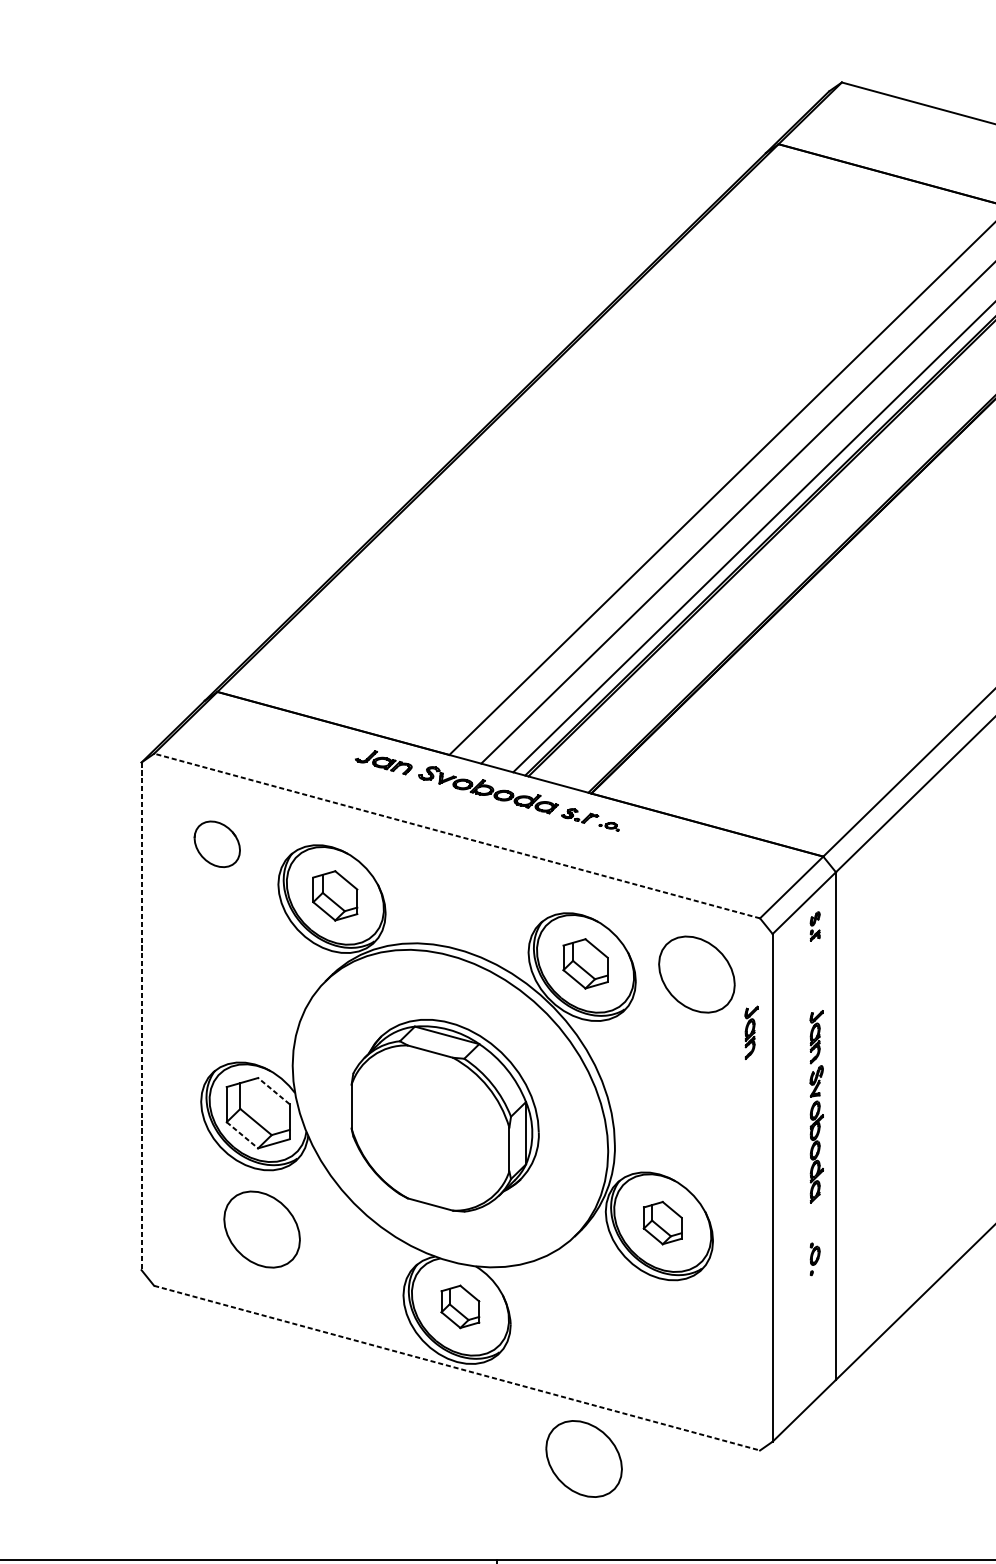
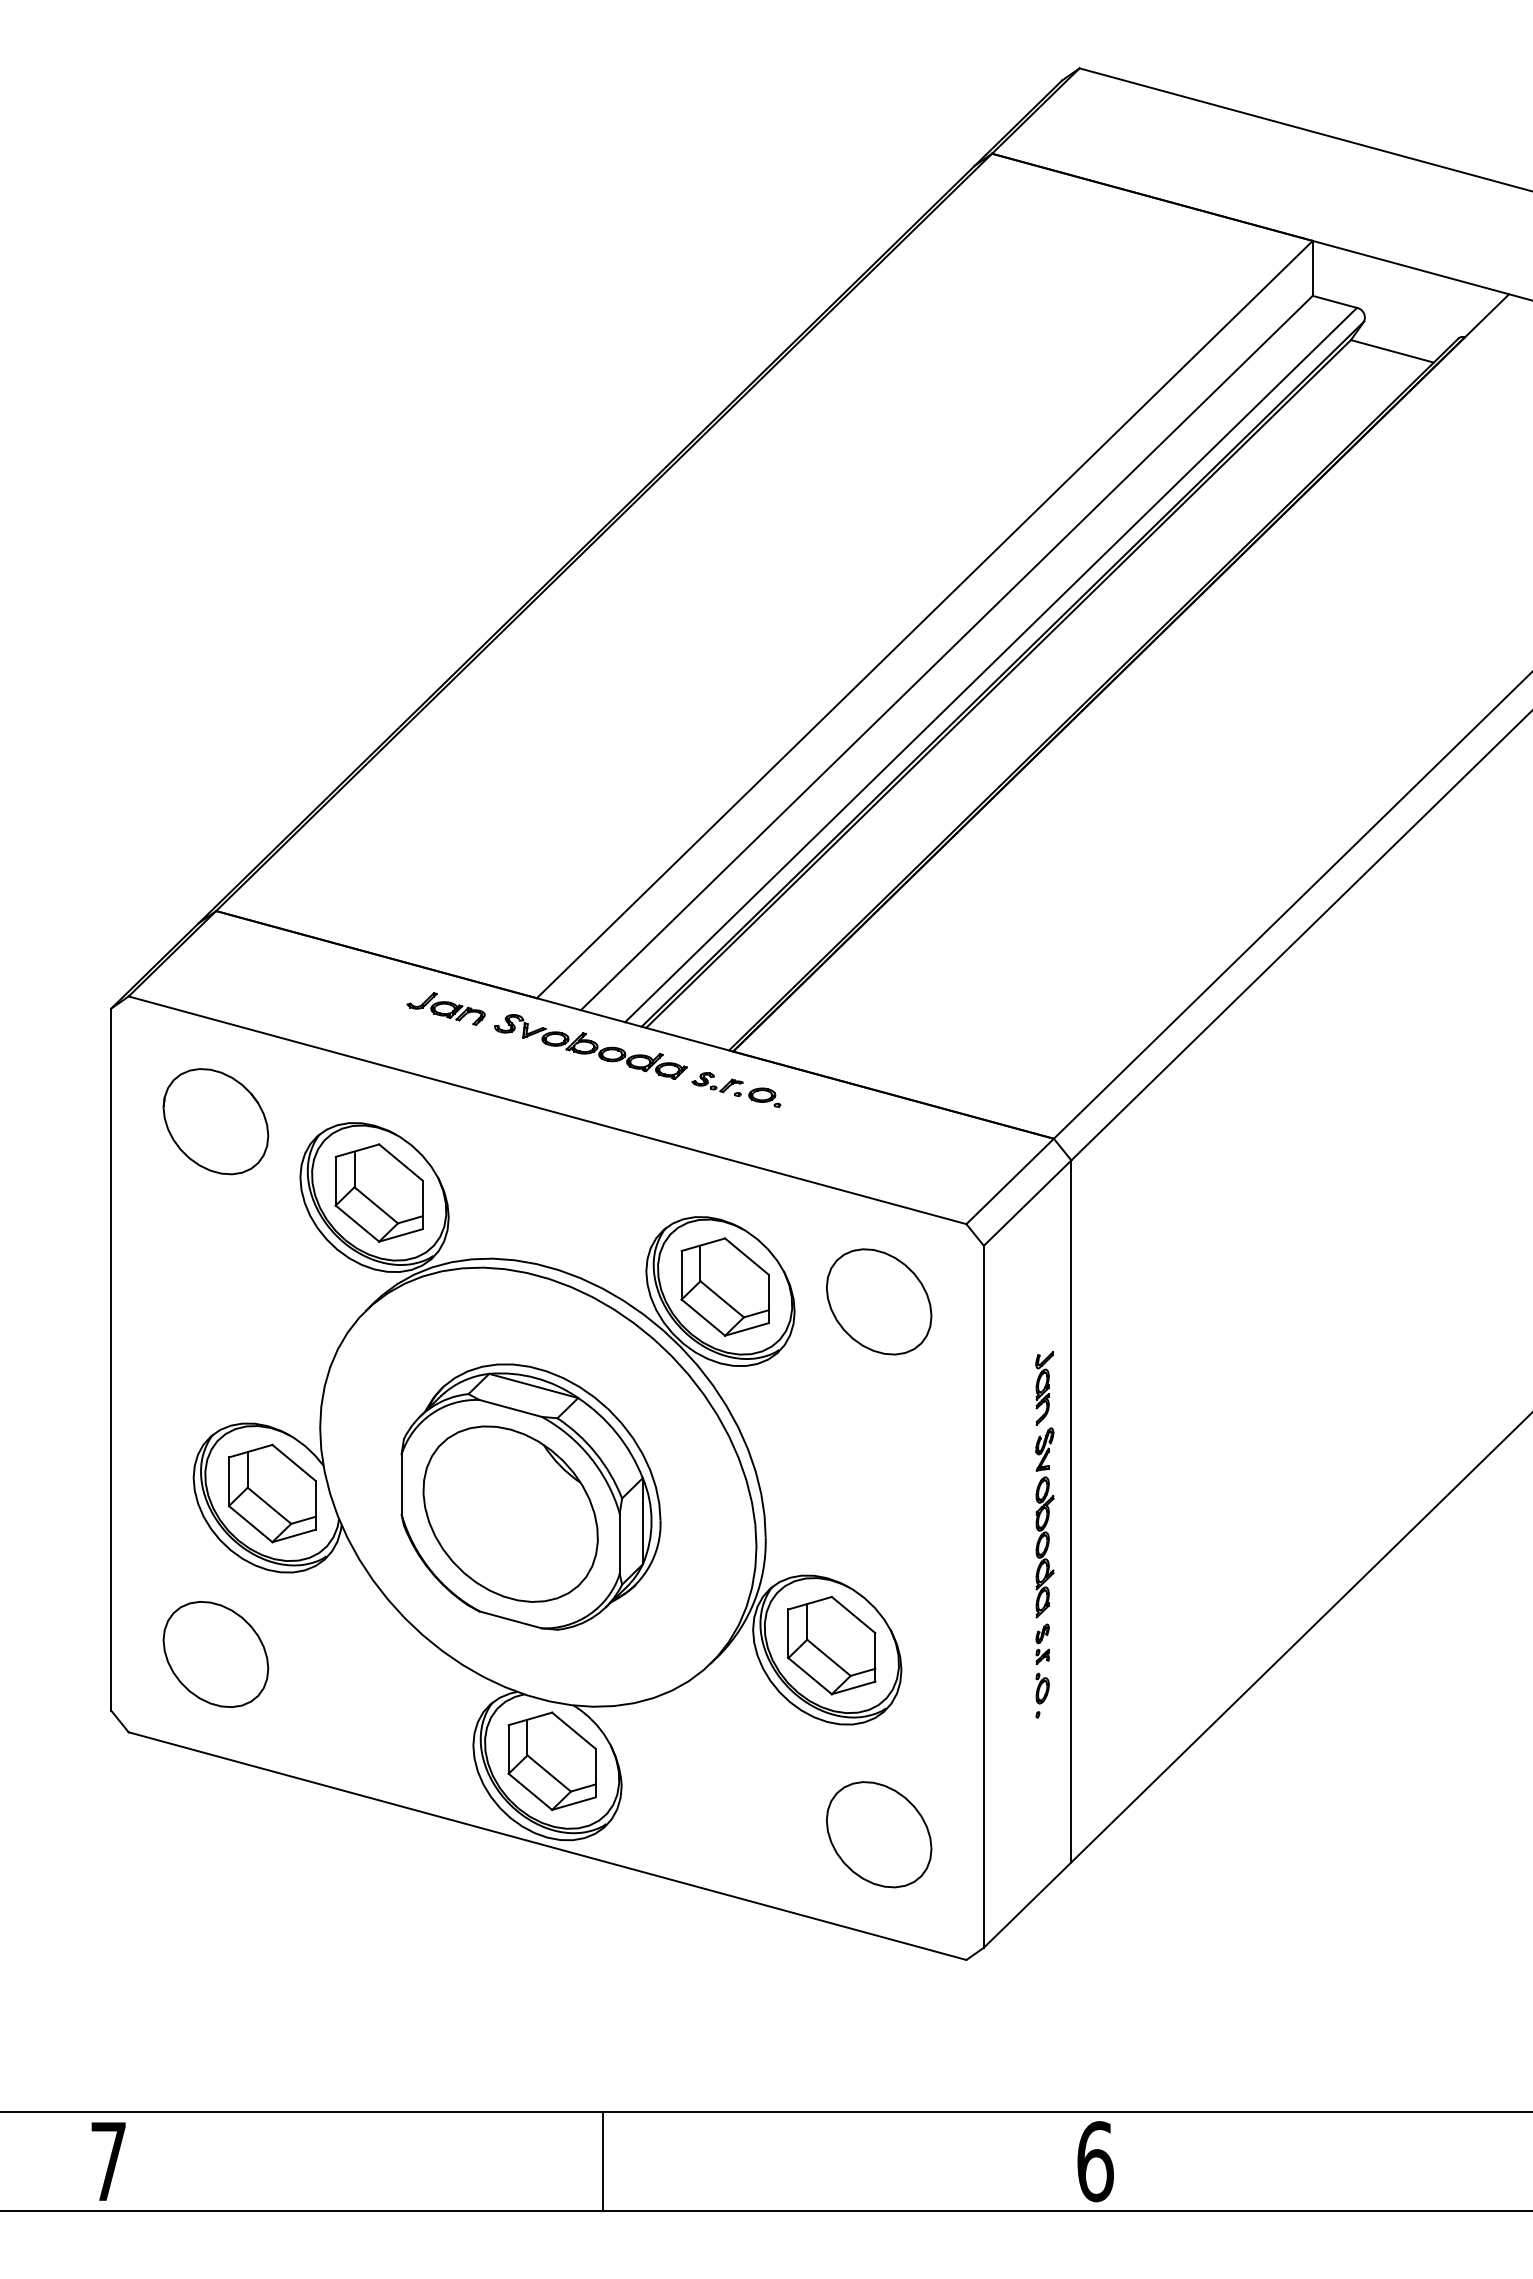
part: (608, 826) -> (757, 1097), size x1.67
line: (457, 836) -> (547, 1110), dashed -> solid
part: (216, 844) -> (215, 1121), size x1.67
part: (334, 895) -> (378, 1192), size x1.43
part: (815, 926) -> (1042, 1644), moved
part: (585, 963) -> (724, 1286), size x1.43
line: (141, 1016) -> (111, 1359), dashed -> solid
part: (751, 1032) -> (954, 1382), removed
line: (273, 1090) -> (293, 1462), dashed -> solid
part: (430, 1127) -> (510, 1513), added
line: (243, 1135) -> (251, 1524), dashed -> solid
part: (662, 1223) -> (831, 1645), size x1.67
part: (261, 1229) -> (215, 1654), moved
part: (459, 1306) -> (551, 1761), size x1.67
line: (457, 1368) -> (548, 1846), dashed -> solid
part: (584, 1458) -> (879, 1834), moved

